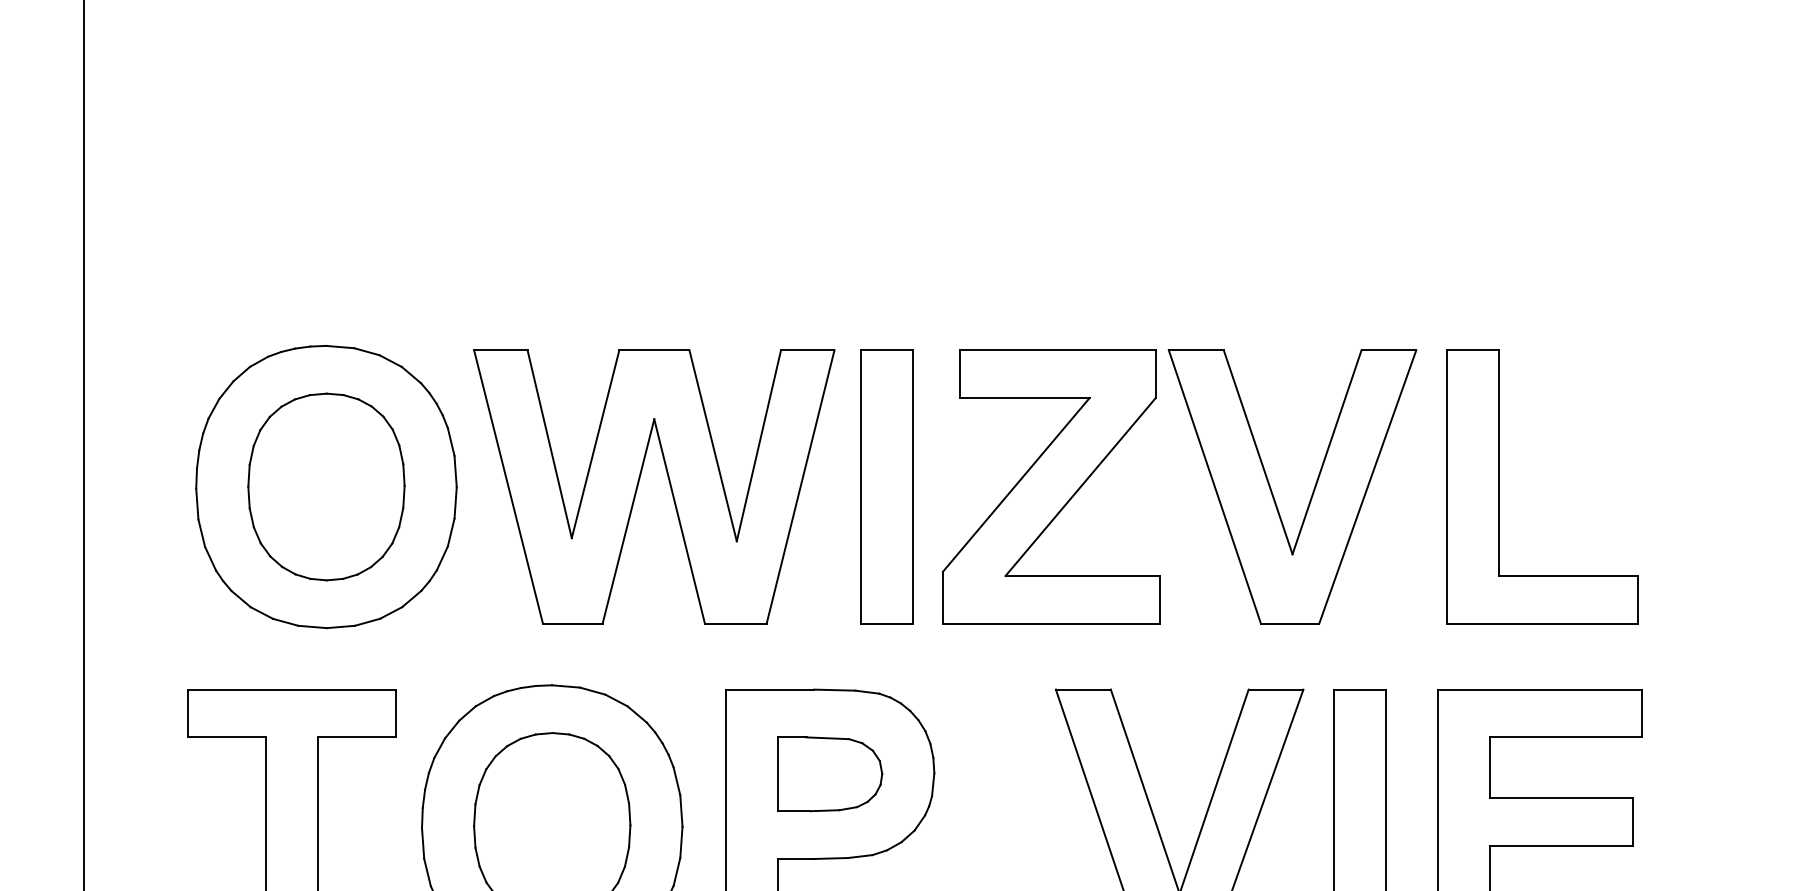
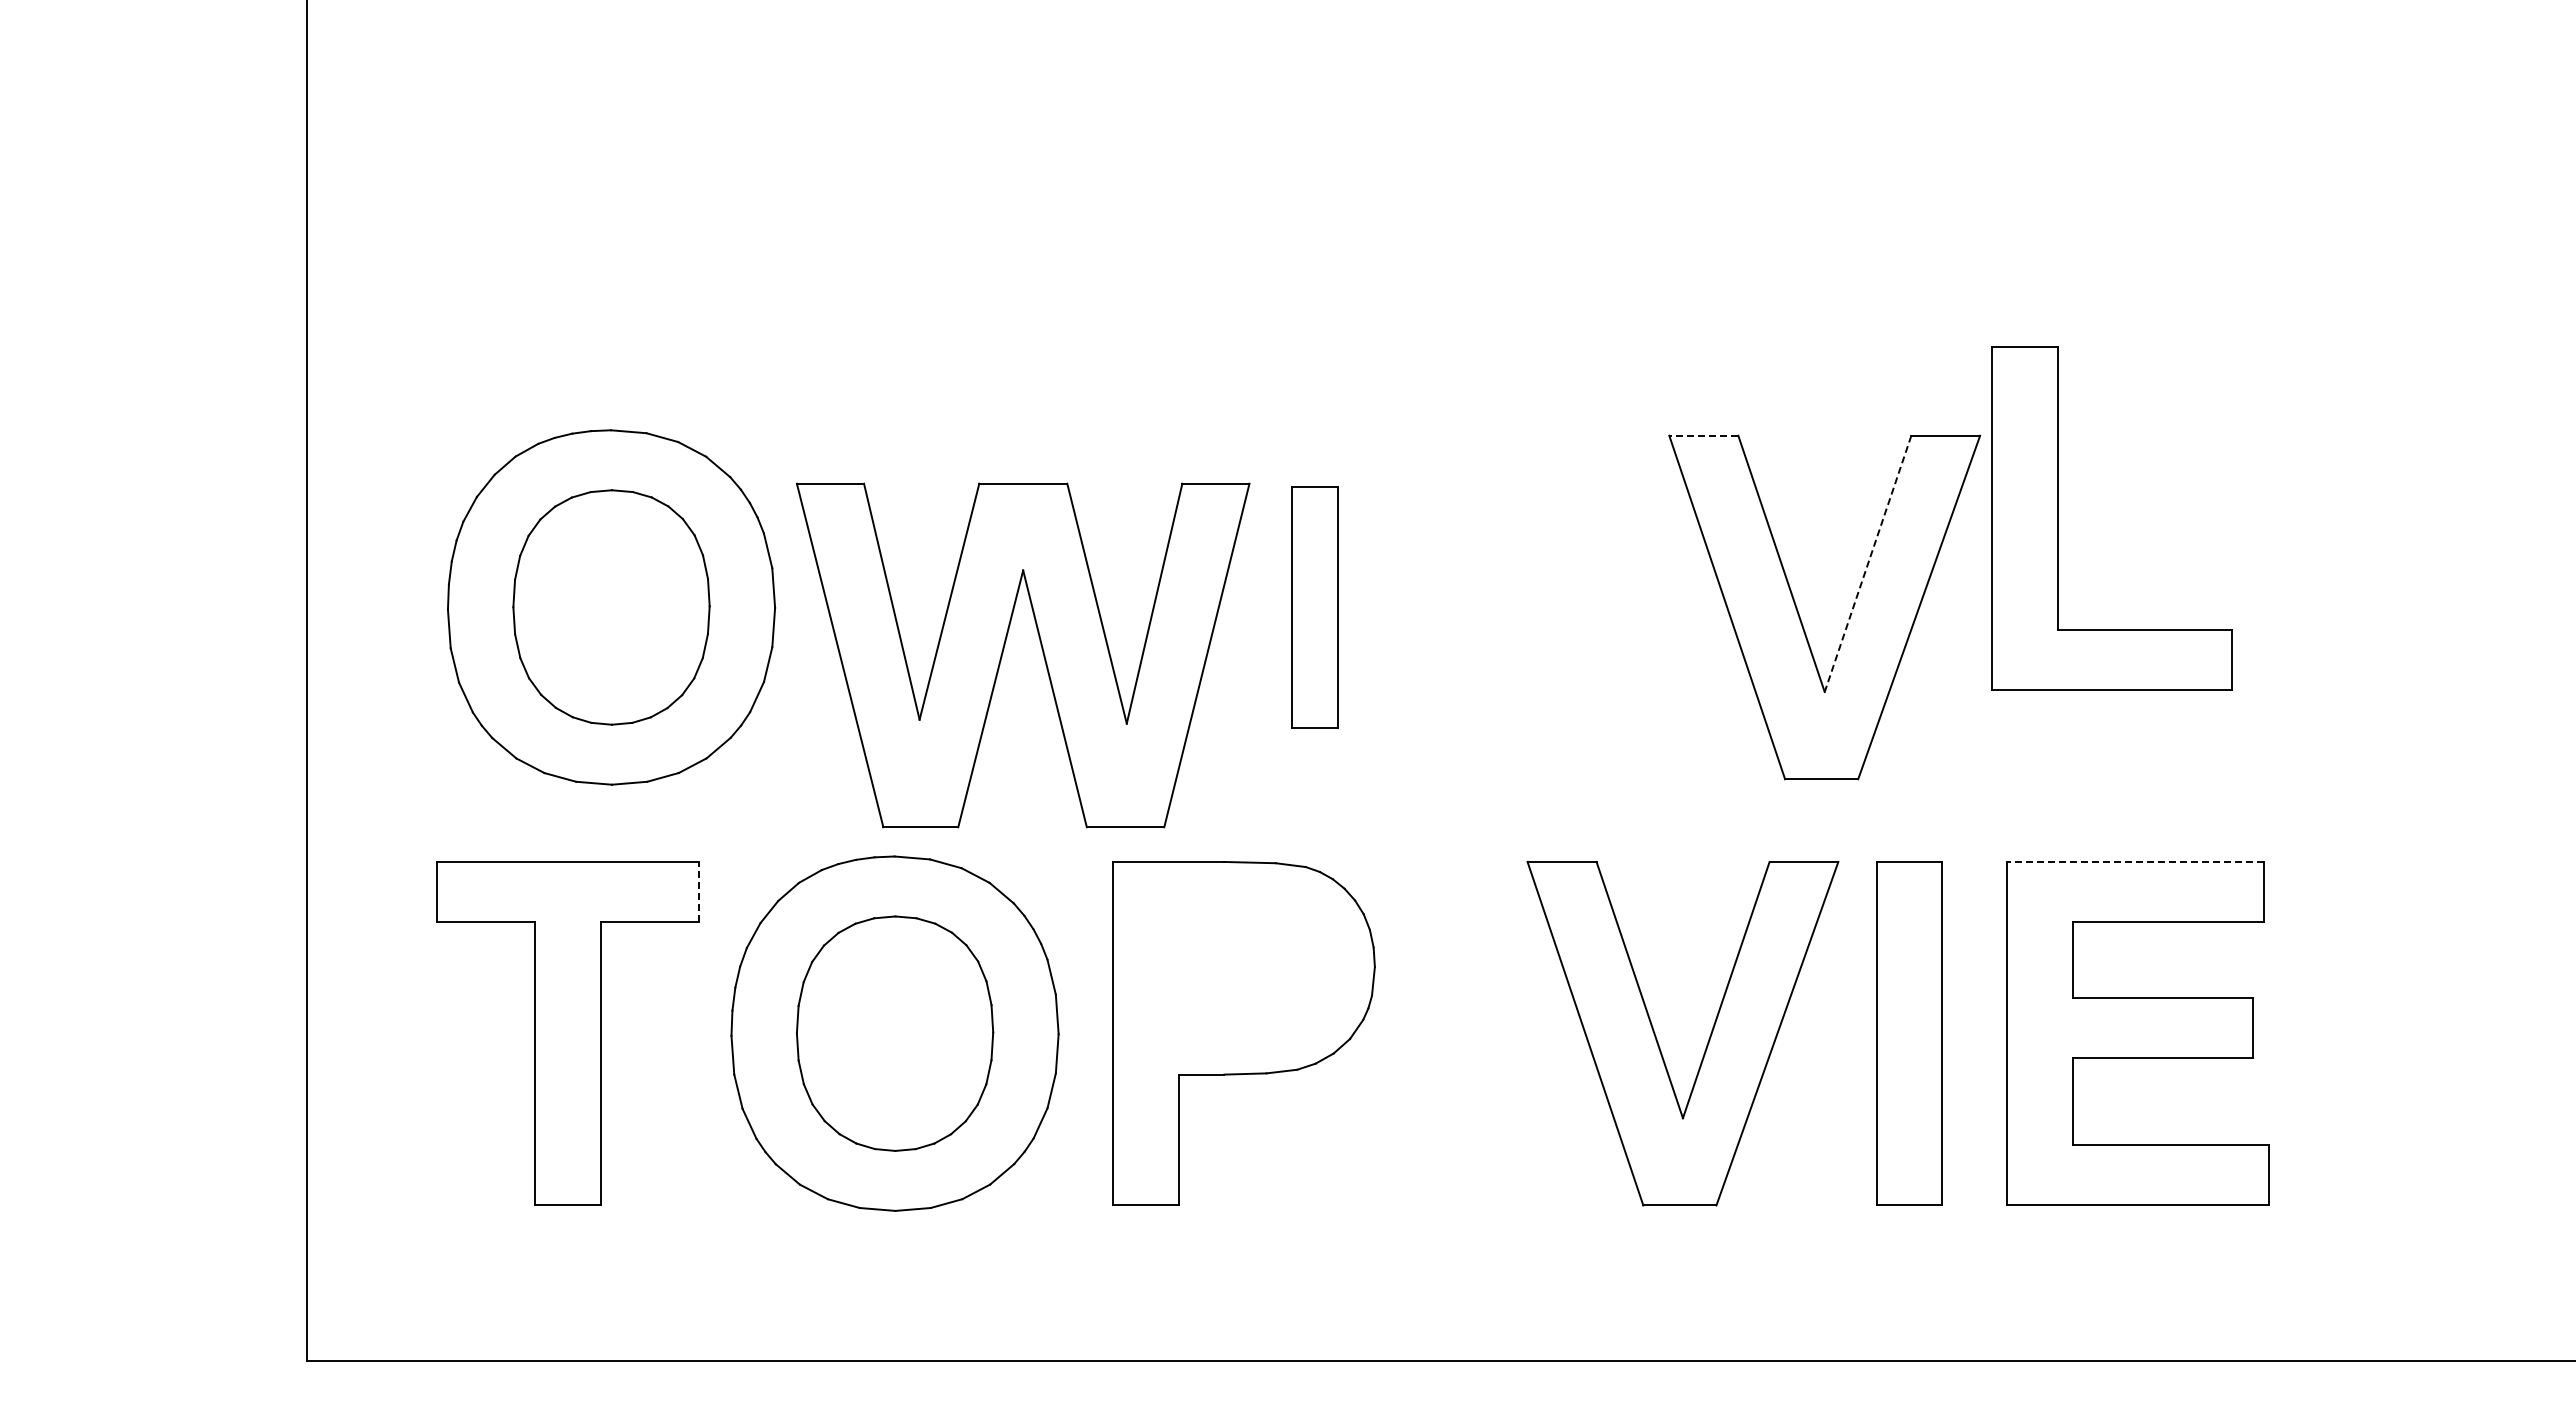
line: (1196, 350) -> (1703, 435), solid -> dashed
line: (1326, 452) -> (1867, 564), solid -> dashed
part: (639, 482) -> (1004, 649), moved
part: (886, 487) -> (1314, 607), size x0.7
part: (1051, 487) -> (1521, 607), removed
part: (1499, 487) -> (2058, 518), moved
line: (1540, 689) -> (2135, 861), solid -> dashed
line: (395, 713) -> (698, 891), solid -> dashed
part: (830, 774) -> (1244, 968), removed

